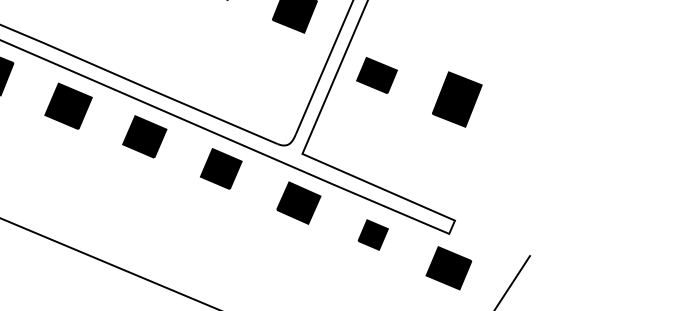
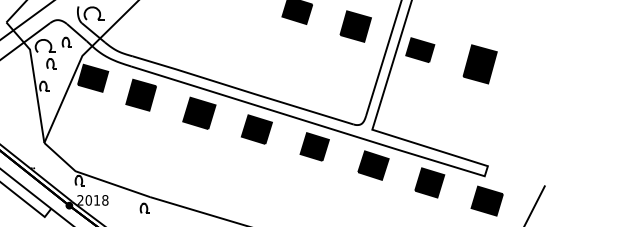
part: (377, 74) -> (420, 49), moved
part: (456, 99) -> (479, 64), moved
part: (372, 234) -> (429, 182), size x1.43

